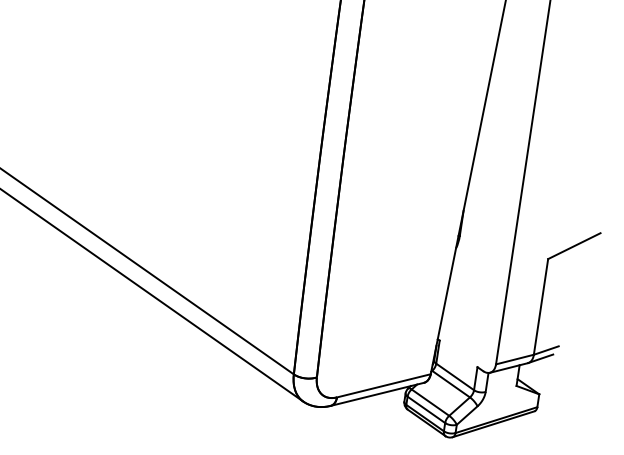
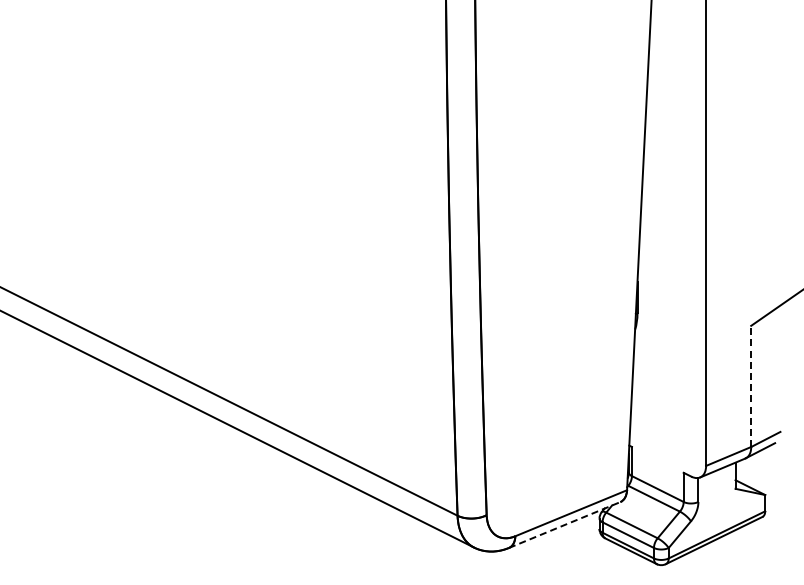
line: (541, 307) -> (751, 386), solid -> dashed
line: (378, 394) -> (565, 524), solid -> dashed

